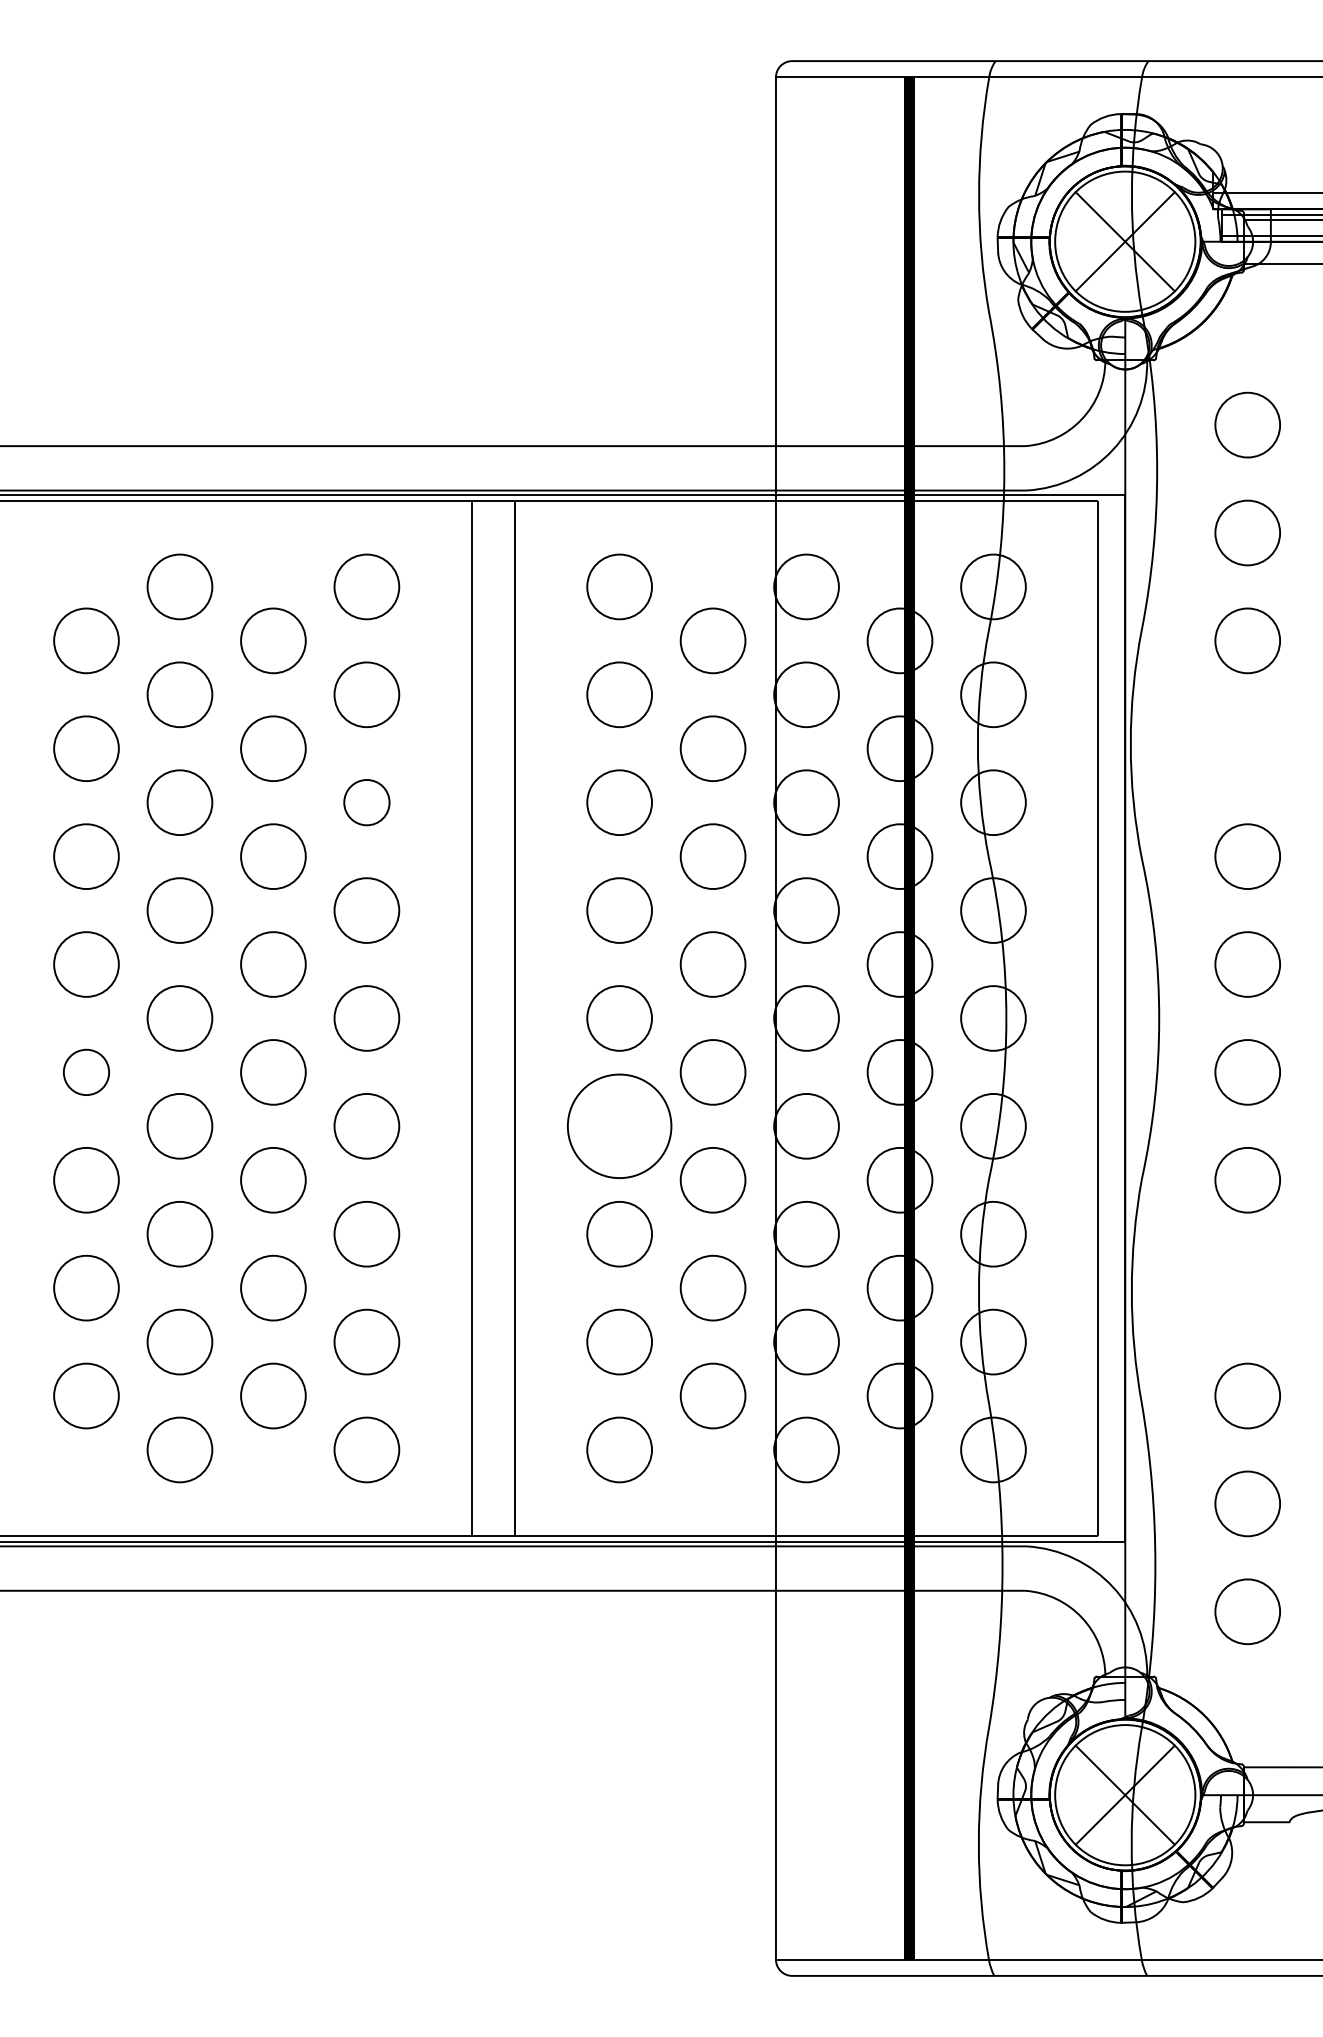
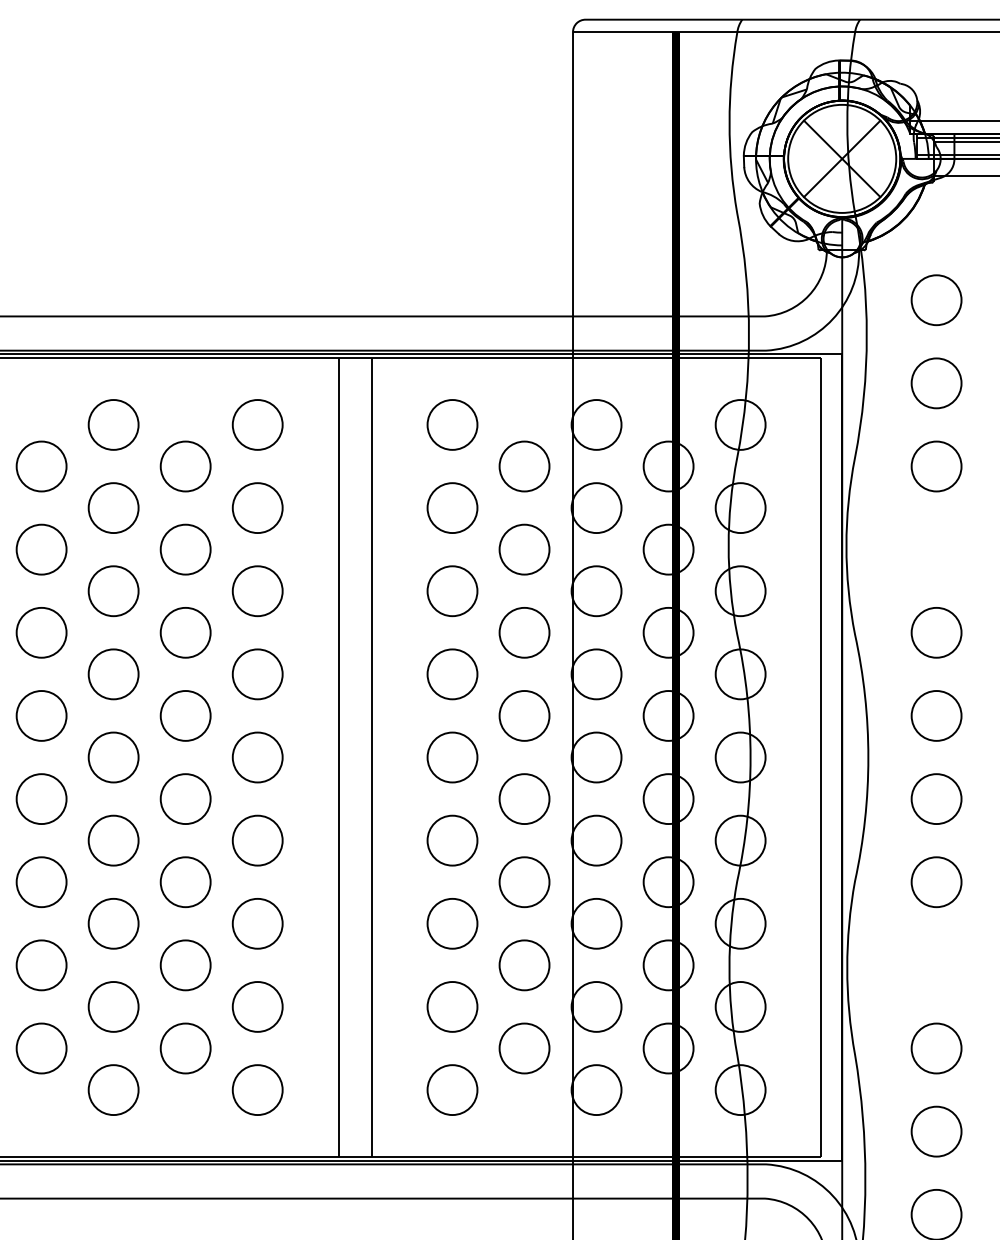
circle: (366, 802) -> (257, 591), size x1.43
circle: (86, 1072) -> (41, 799), size x1.43
circle: (619, 1125) -> (452, 840), size x0.62

